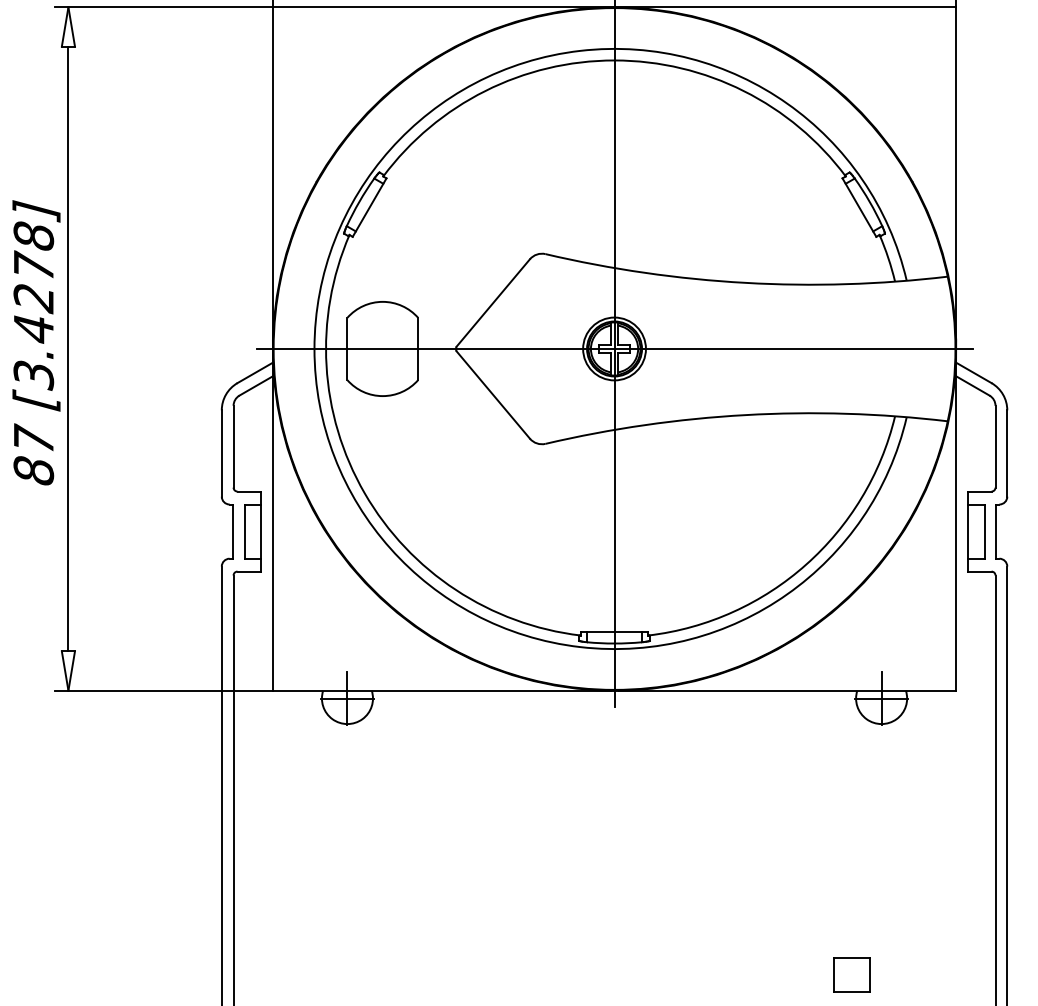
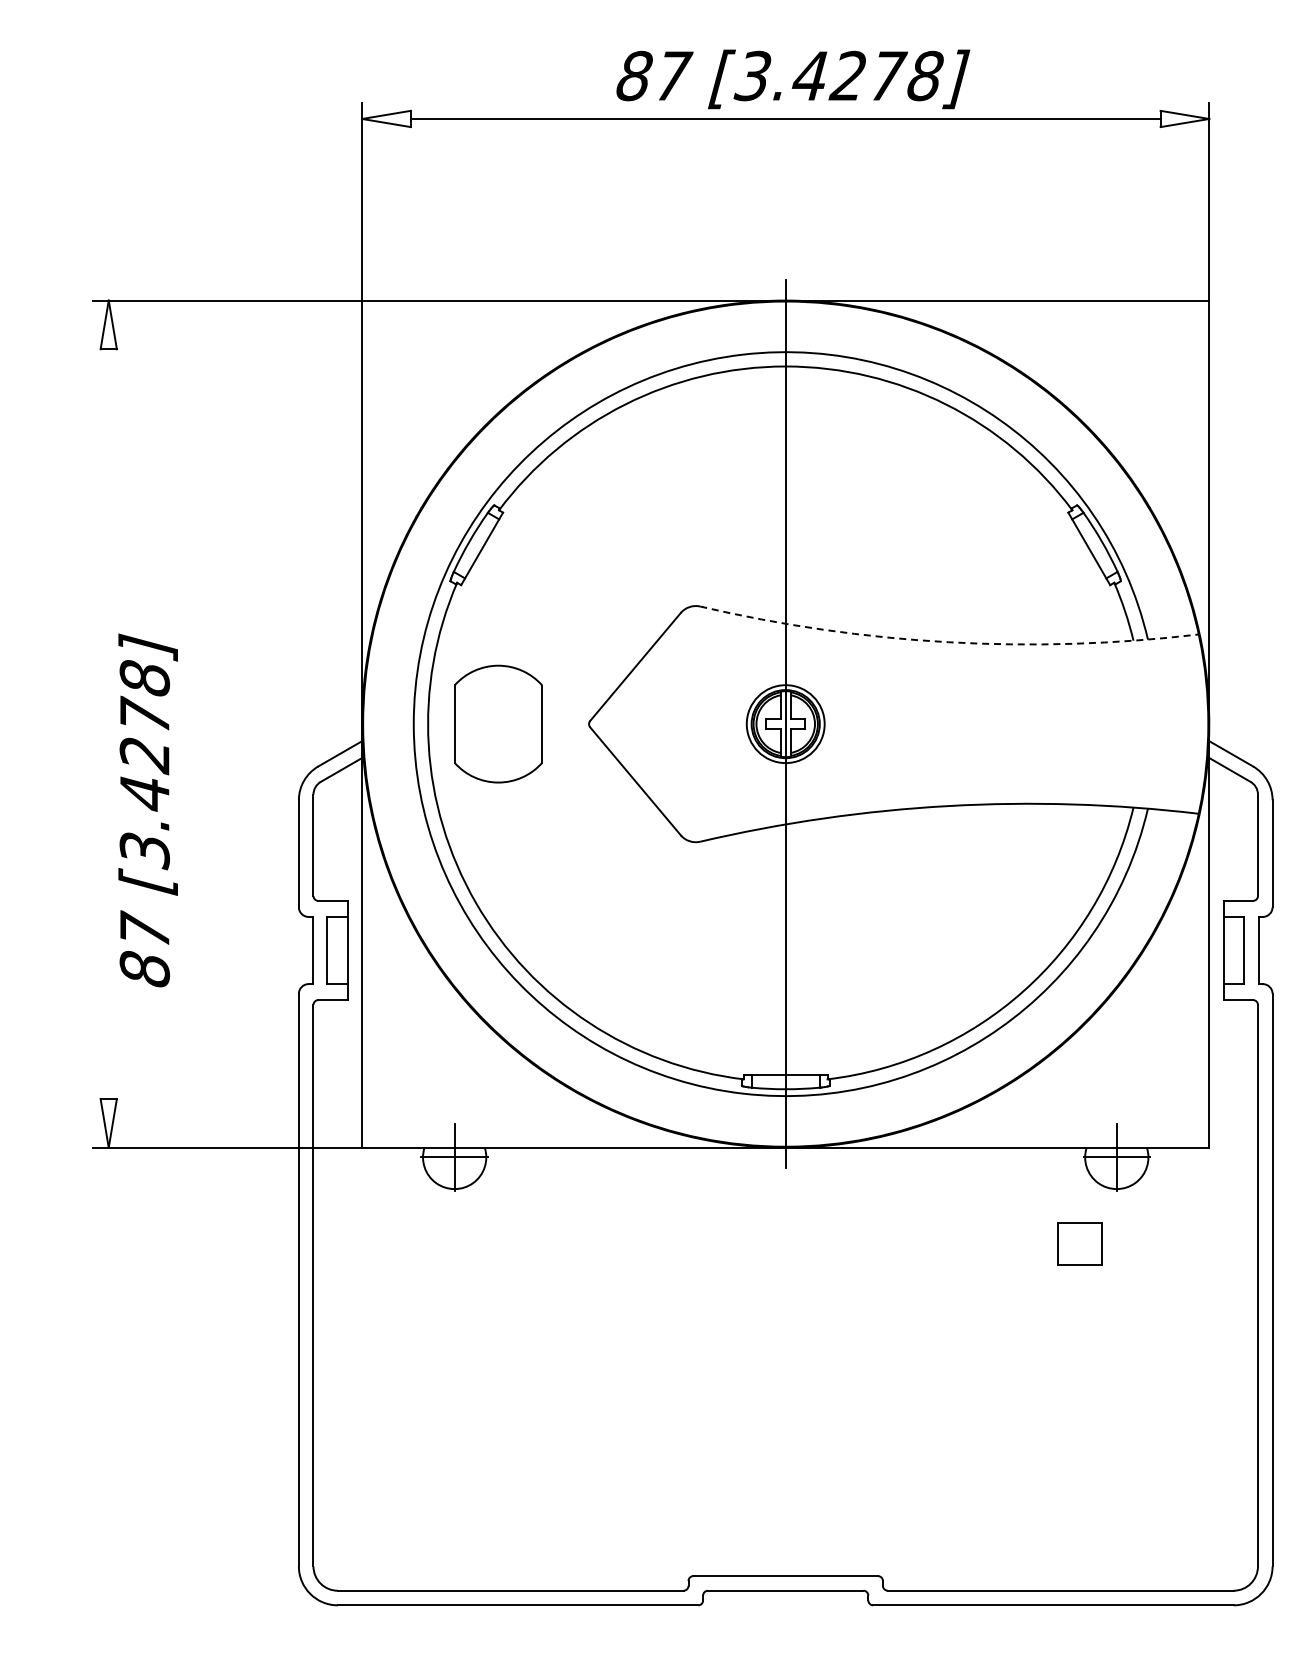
arc: (745, 283) -> (948, 642), solid -> dashed
text: (35, 342) -> (147, 810), moved
line: (68, 349) -> (108, 724), removed
line: (614, 349) -> (785, 724), removed
part: (851, 974) -> (1079, 1243), moved

